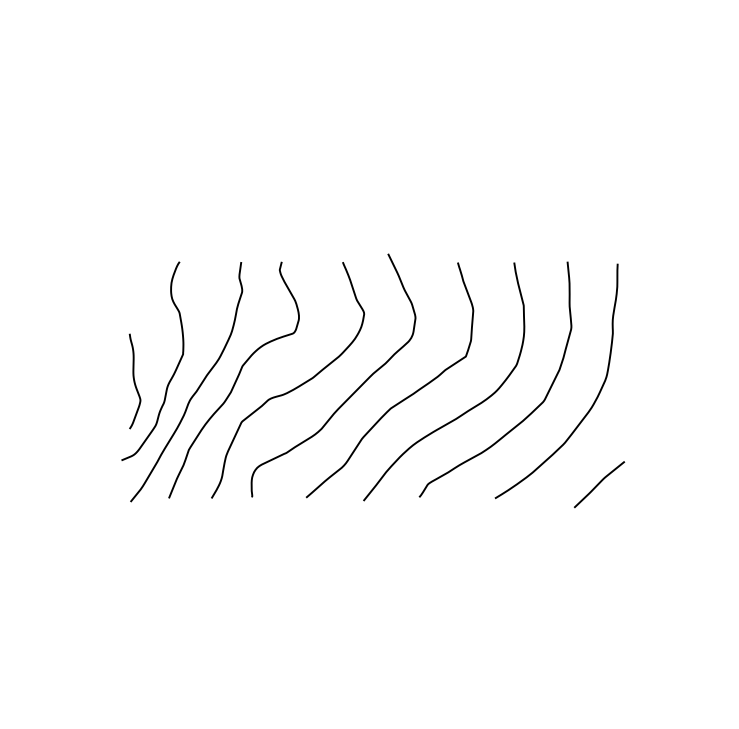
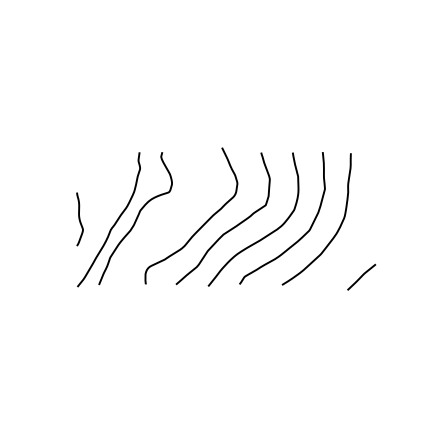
curve: (173, 371) -> (101, 213), removed
curve: (290, 388) -> (167, 223), removed
curve: (599, 483) -> (361, 276), moved

